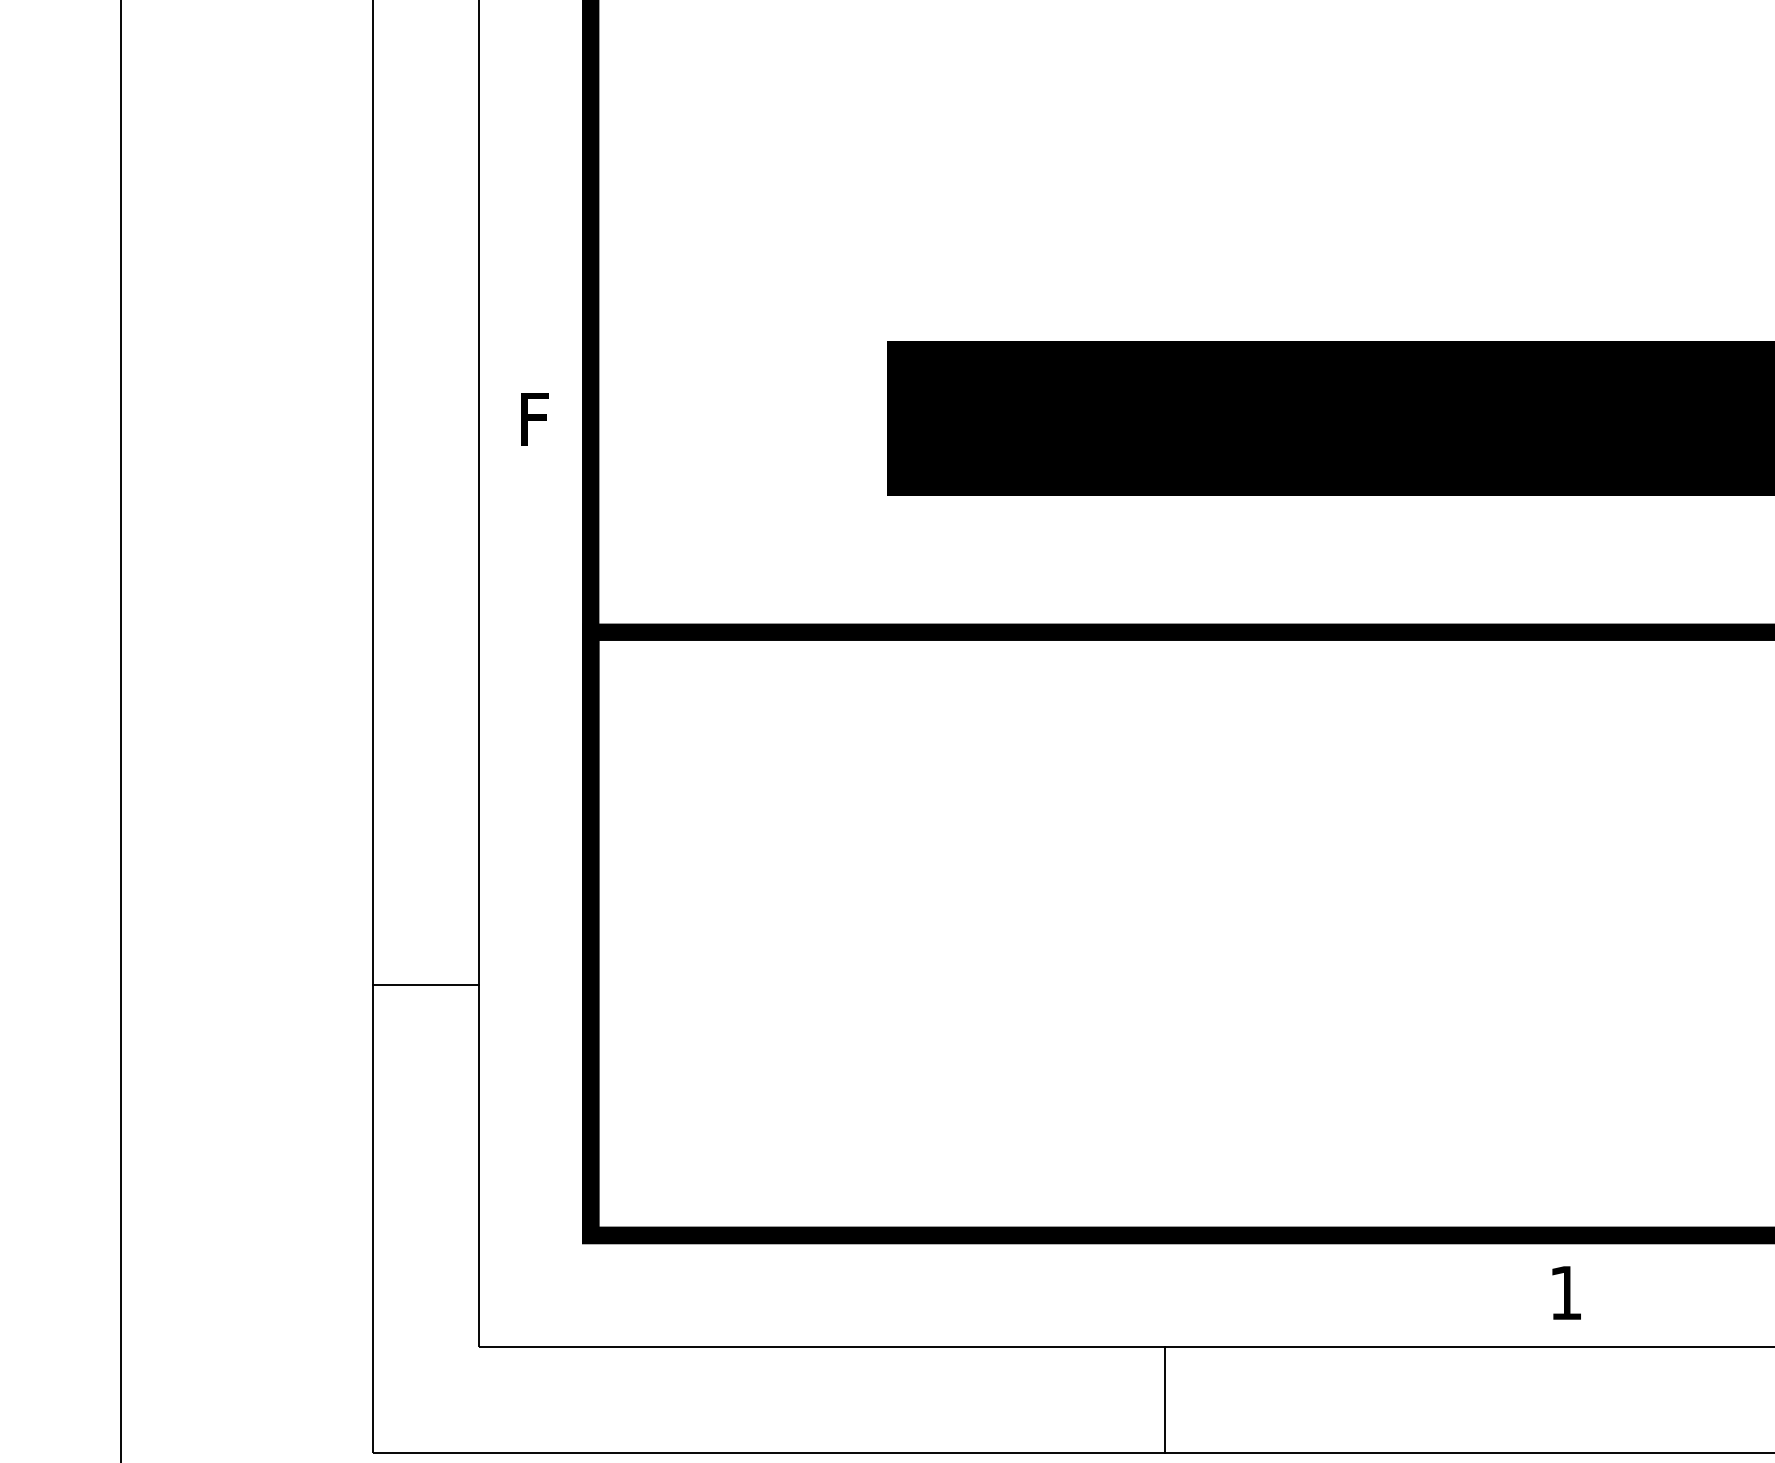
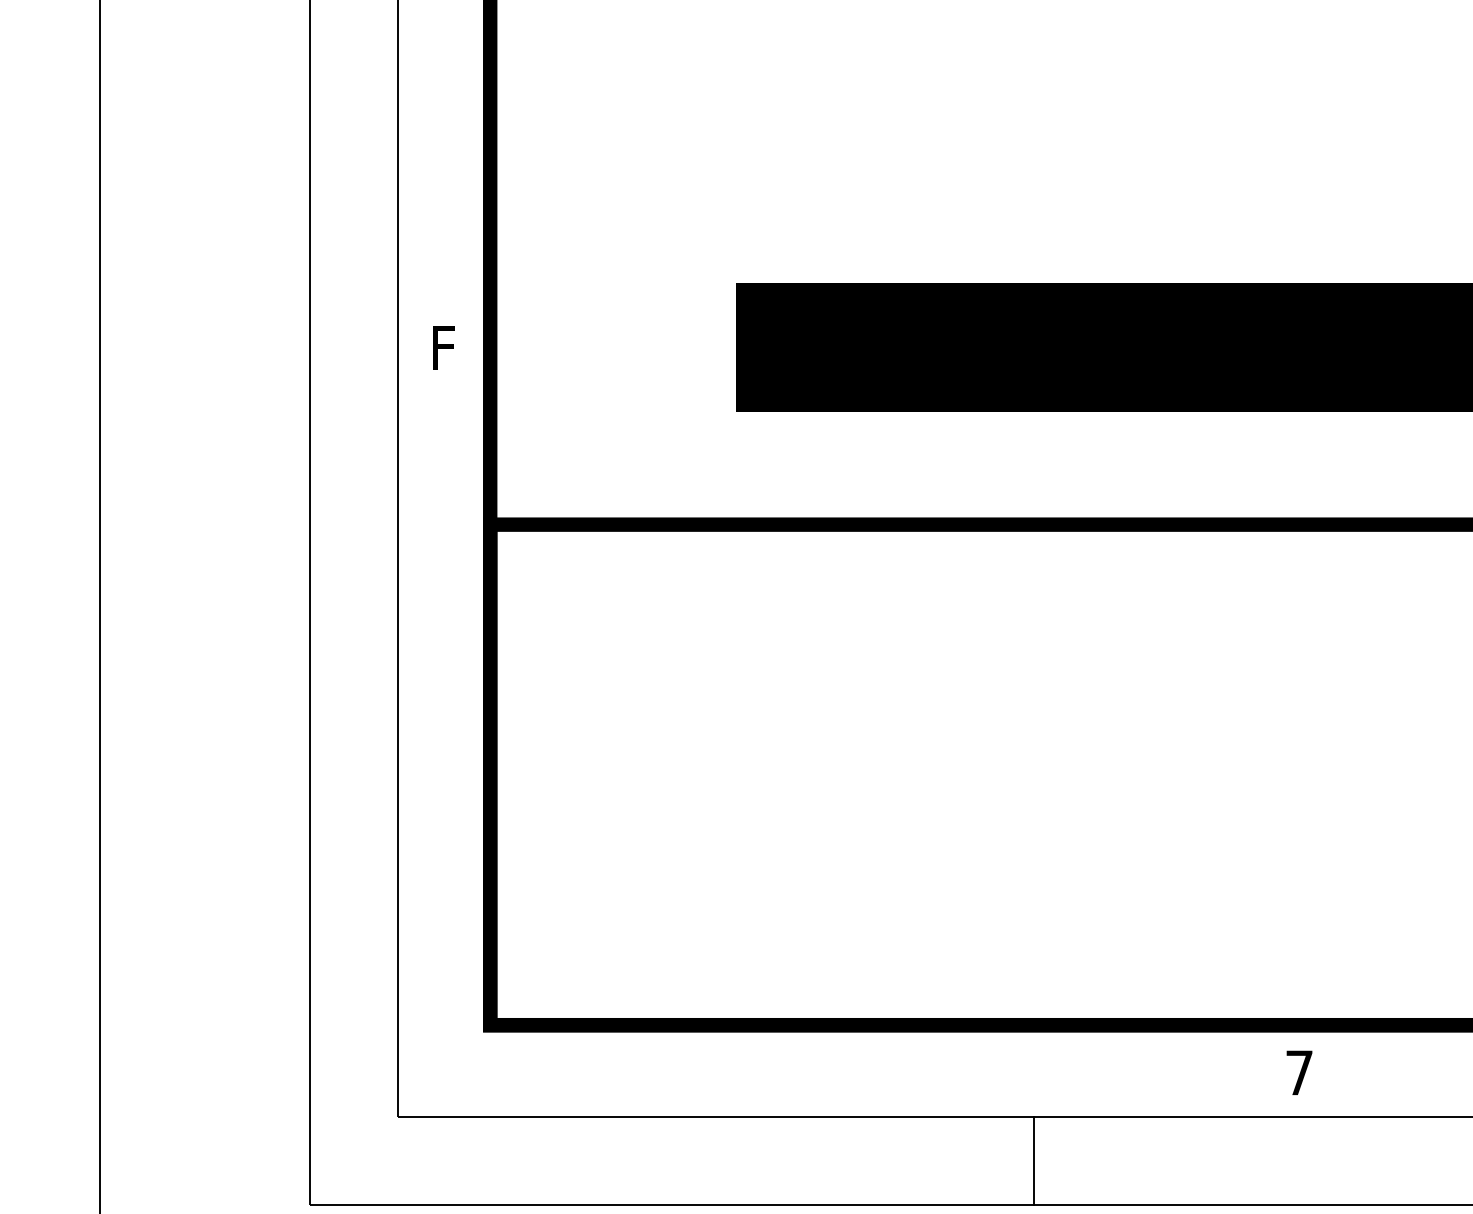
line: (426, 984) -> (353, 816), removed
text: (1565, 1292) -> (1299, 1072), 1 -> 7
line: (1165, 1399) -> (1034, 1161), moved

